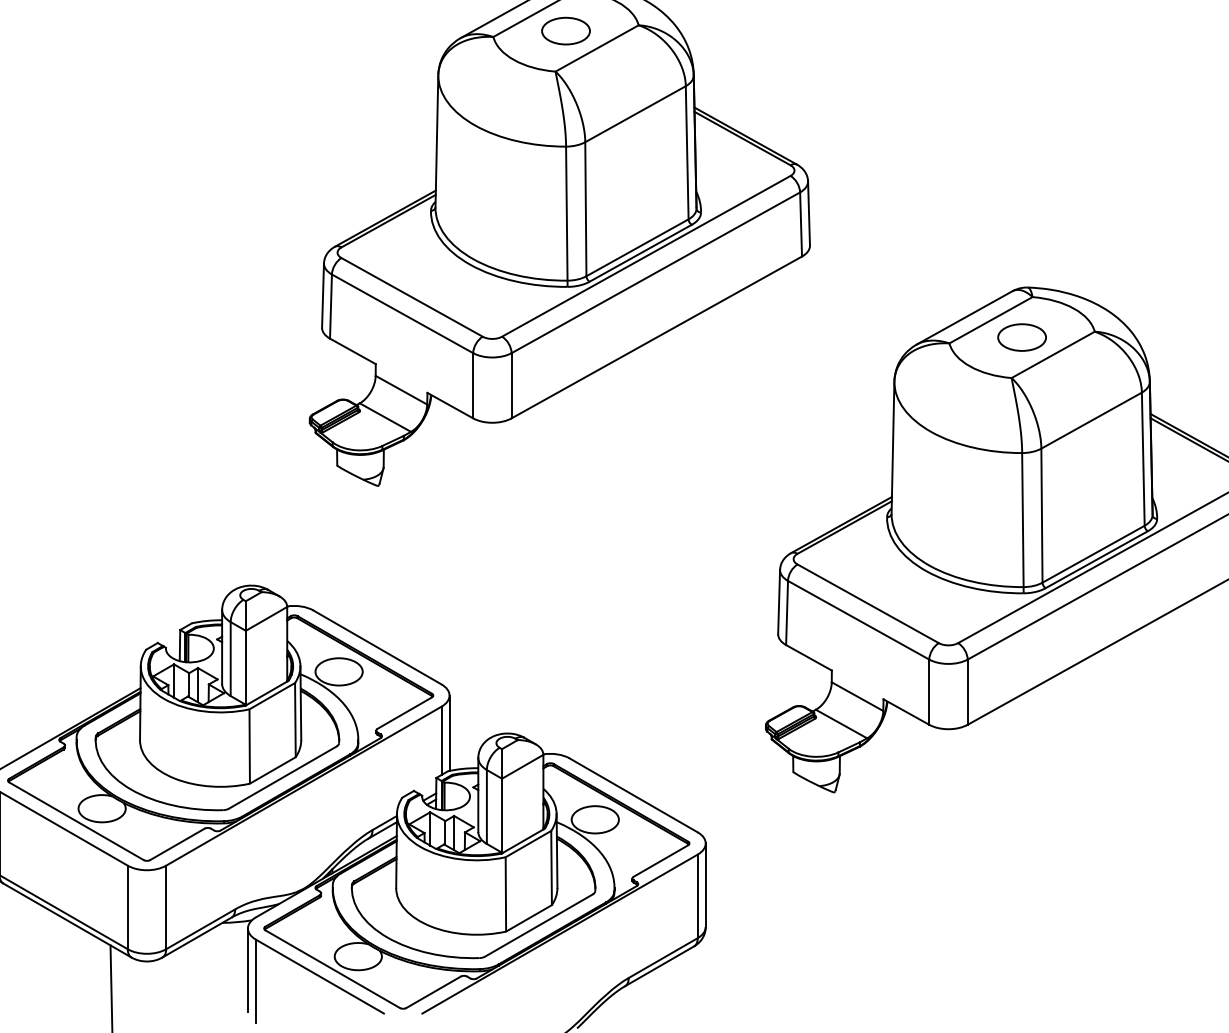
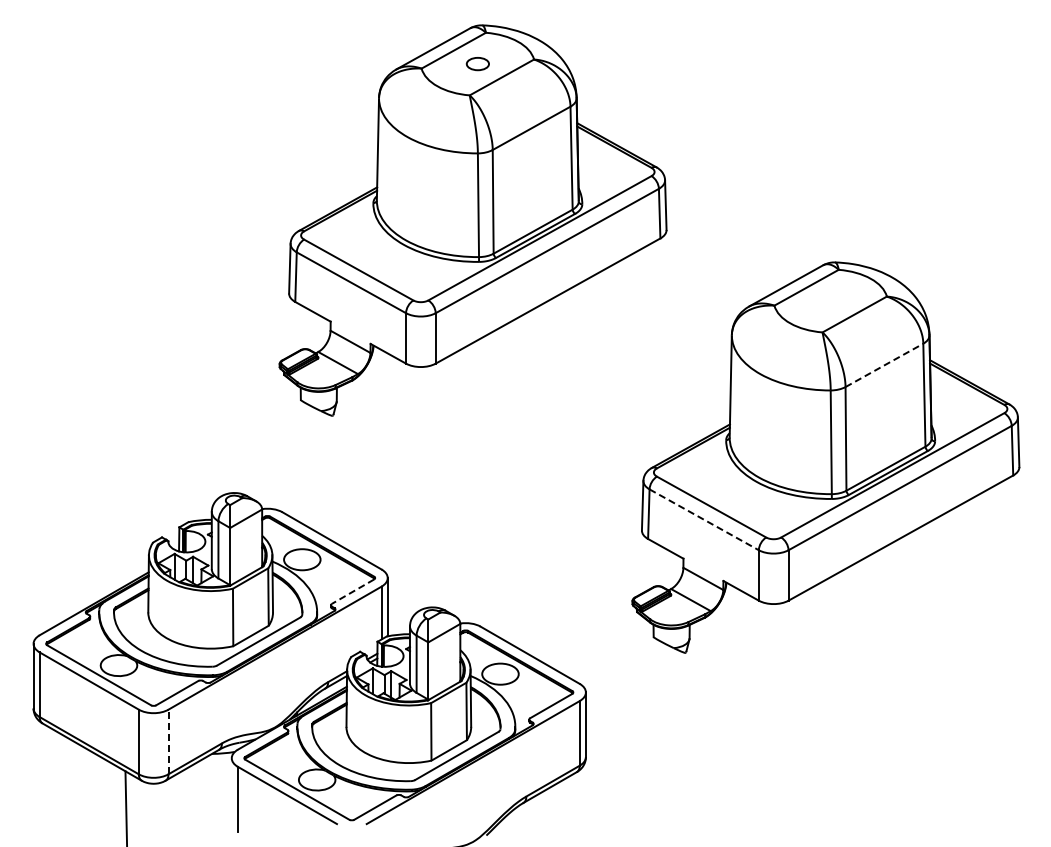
part: (565, 30) -> (477, 63), size x0.6
part: (1021, 336) -> (830, 300), removed
line: (1091, 420) -> (884, 365), solid -> dashed
line: (859, 619) -> (704, 519), solid -> dashed
line: (403, 712) -> (352, 591), solid -> dashed
line: (166, 906) -> (168, 741), solid -> dashed
line: (247, 970) -> (231, 790), removed

